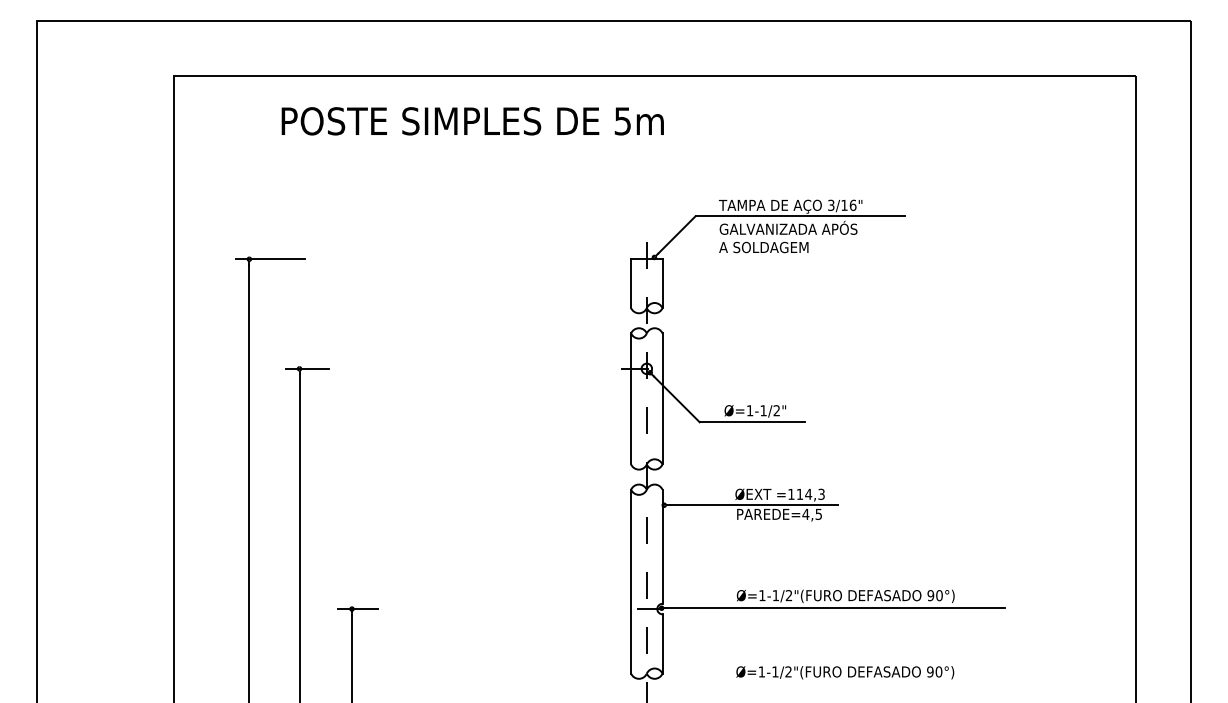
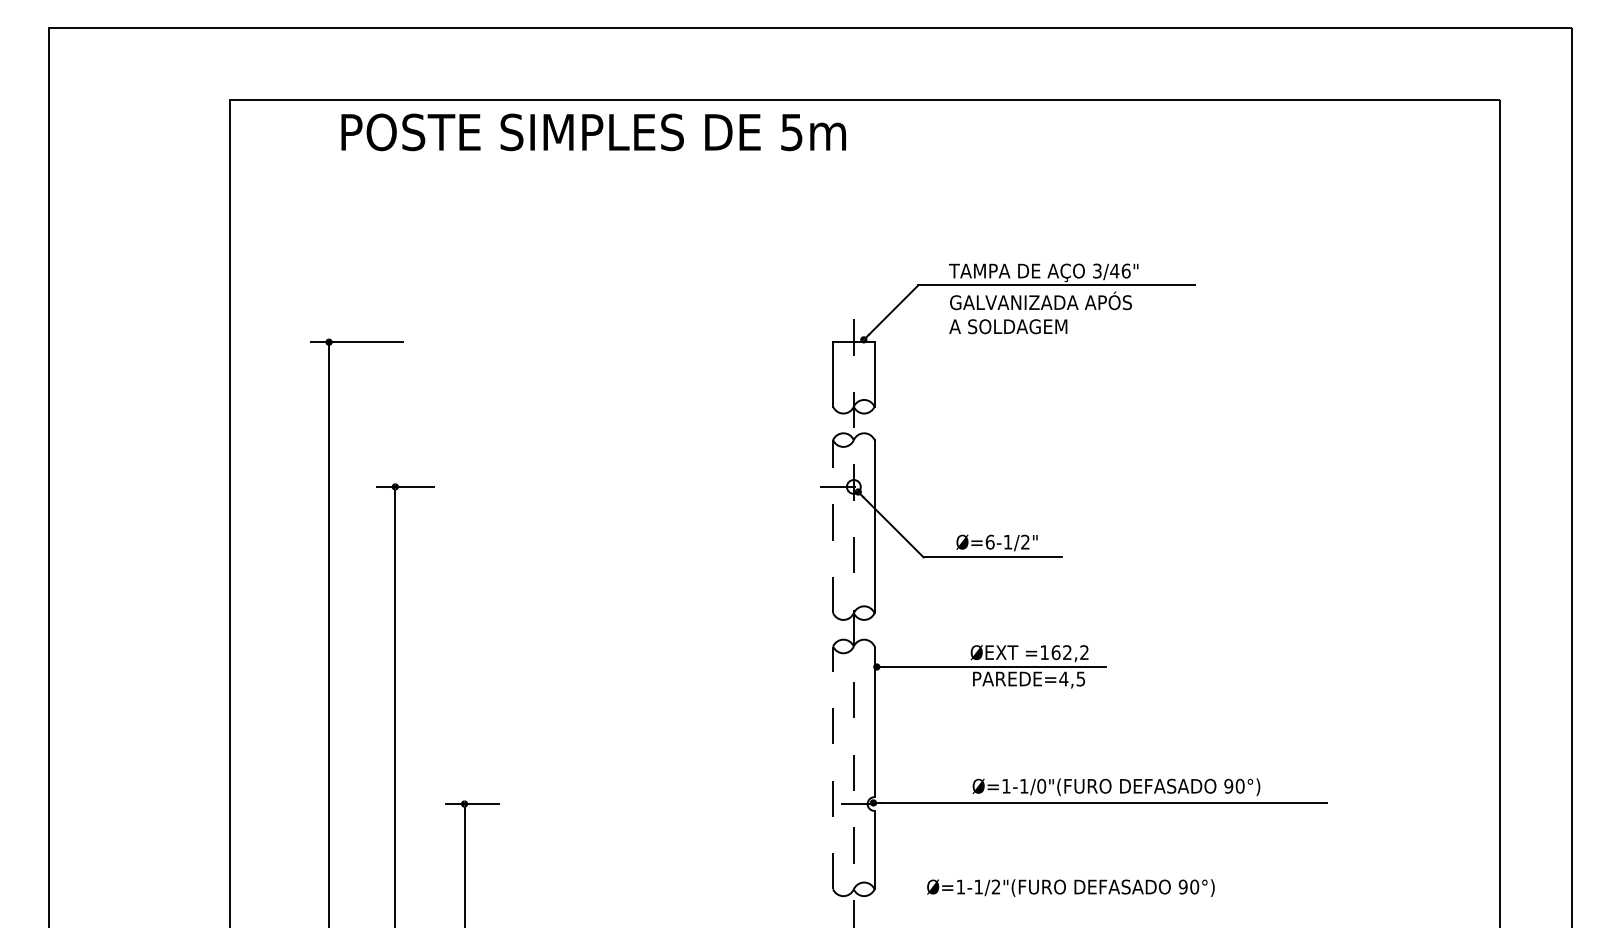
text: (472, 121) -> (593, 132), moved
text: (843, 204) -> (1113, 269), 3/16" -> 3/46"
line: (631, 398) -> (833, 526), solid -> dashed
text: (749, 410) -> (989, 541), Ø=1-1/2" -> Ø=6-1/2"
text: (810, 493) -> (1069, 651), =114,3 -> =162,2
line: (631, 581) -> (833, 767), solid -> dashed
text: (788, 595) -> (1040, 786), Ø=1-1/2"(FURO -> Ø=1-1/0"(FURO
text: (845, 672) -> (1071, 887), moved

